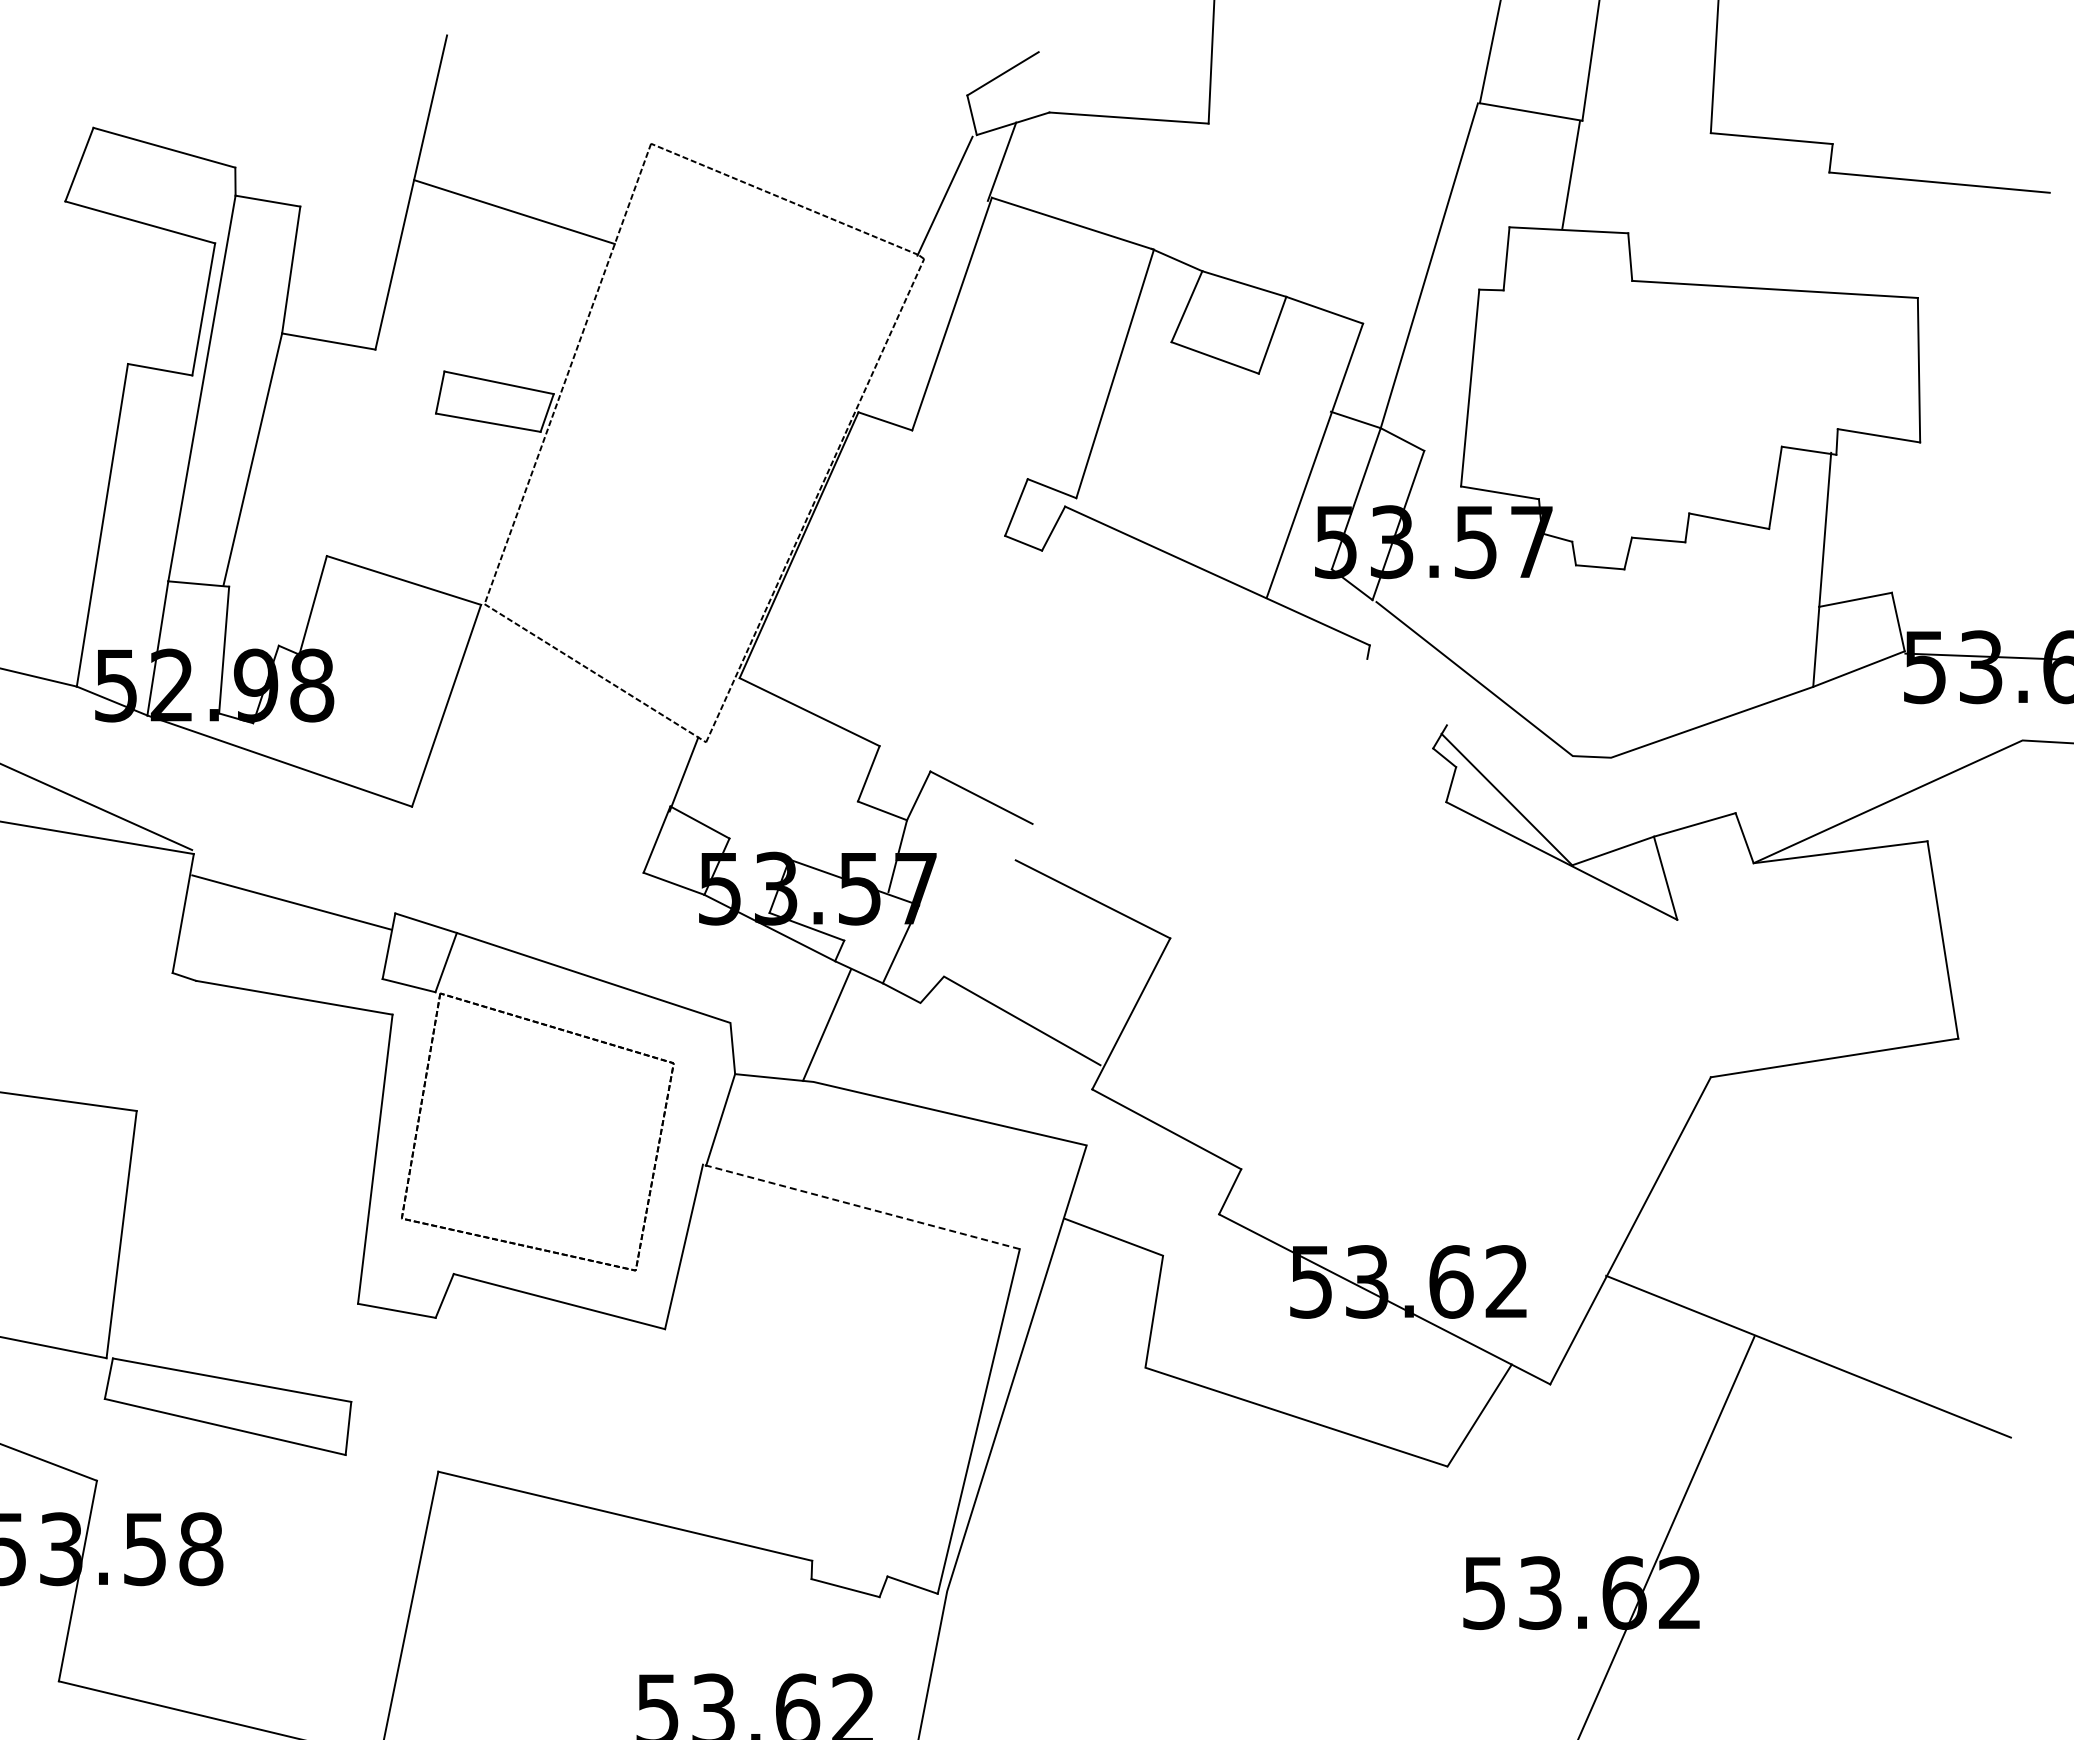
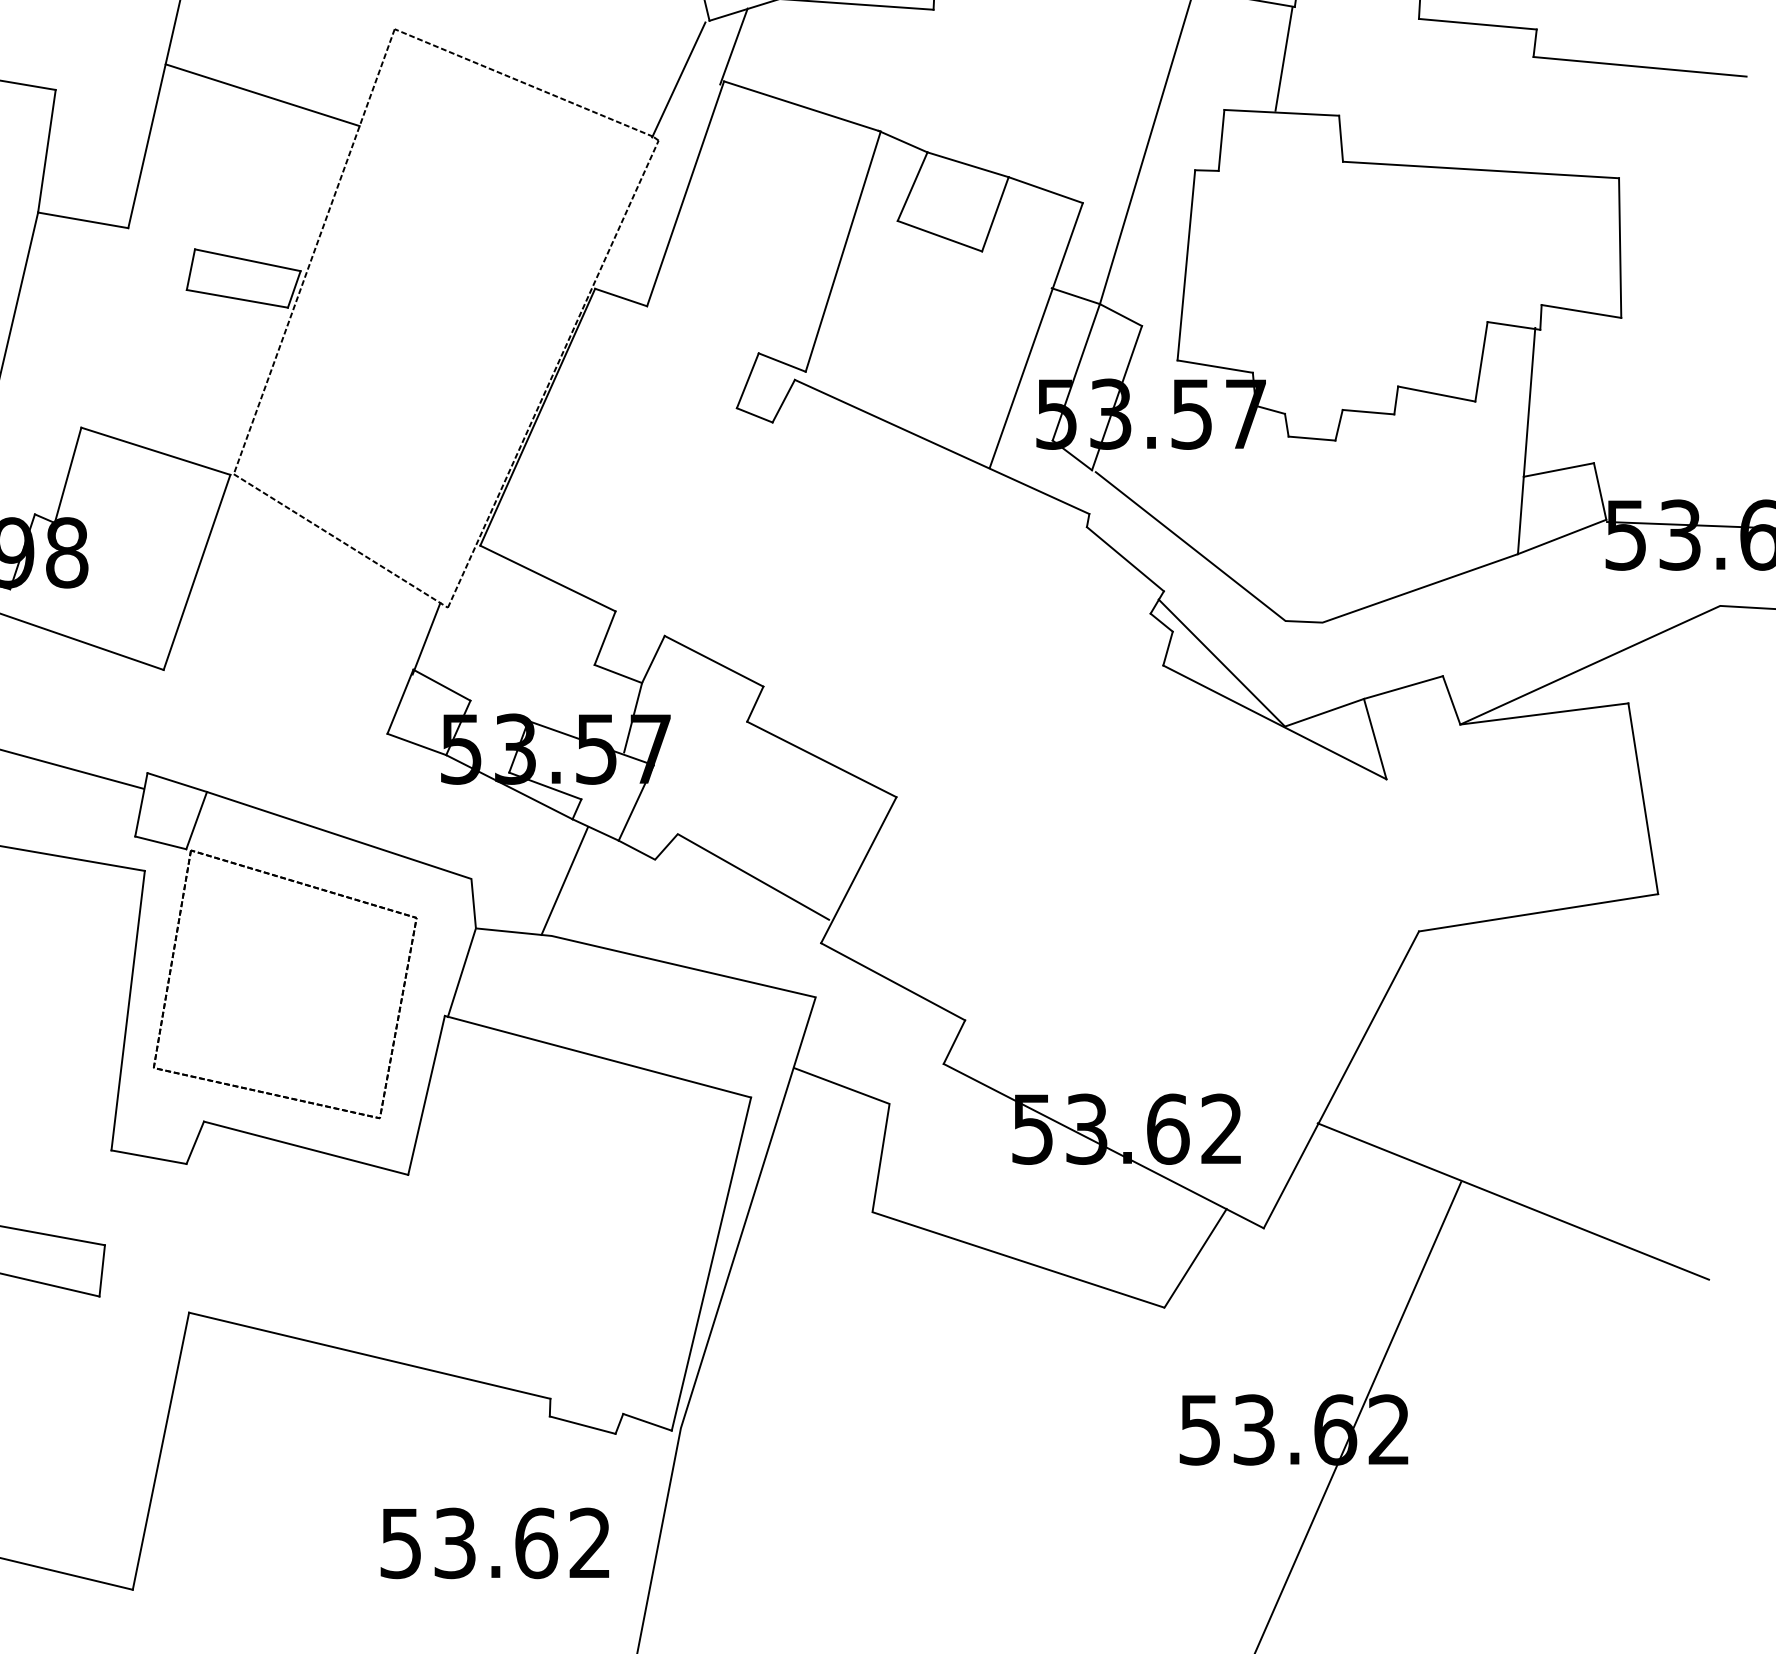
line: (1406, 691) -> (1124, 558), added
line: (1023, 841) -> (754, 703), added
line: (861, 1206) -> (598, 1056), dashed -> solid

